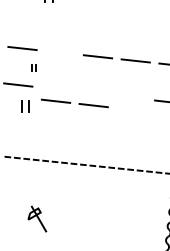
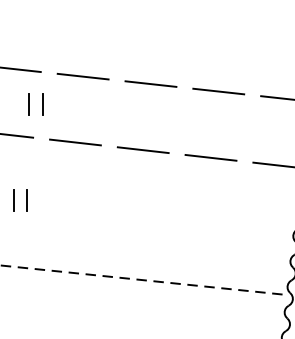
line: (60, 52) -> (83, 76), added
part: (33, 67) -> (35, 103), size x1.67
line: (131, 97) -> (211, 157), added
line: (71, 102) -> (103, 144), moved
part: (25, 106) -> (20, 200), moved

